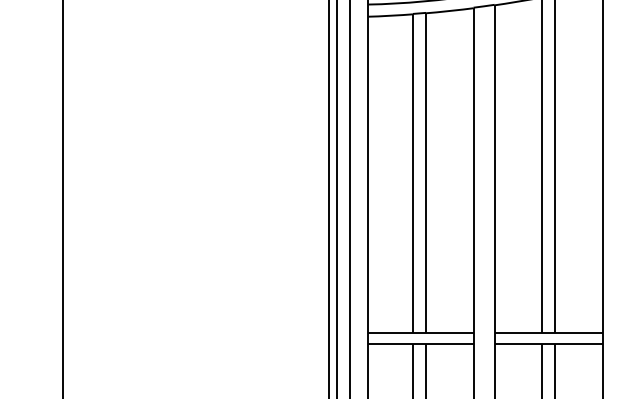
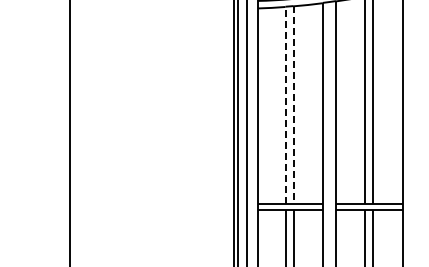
line: (412, 173) -> (285, 105), solid -> dashed
line: (425, 173) -> (293, 105), solid -> dashed

